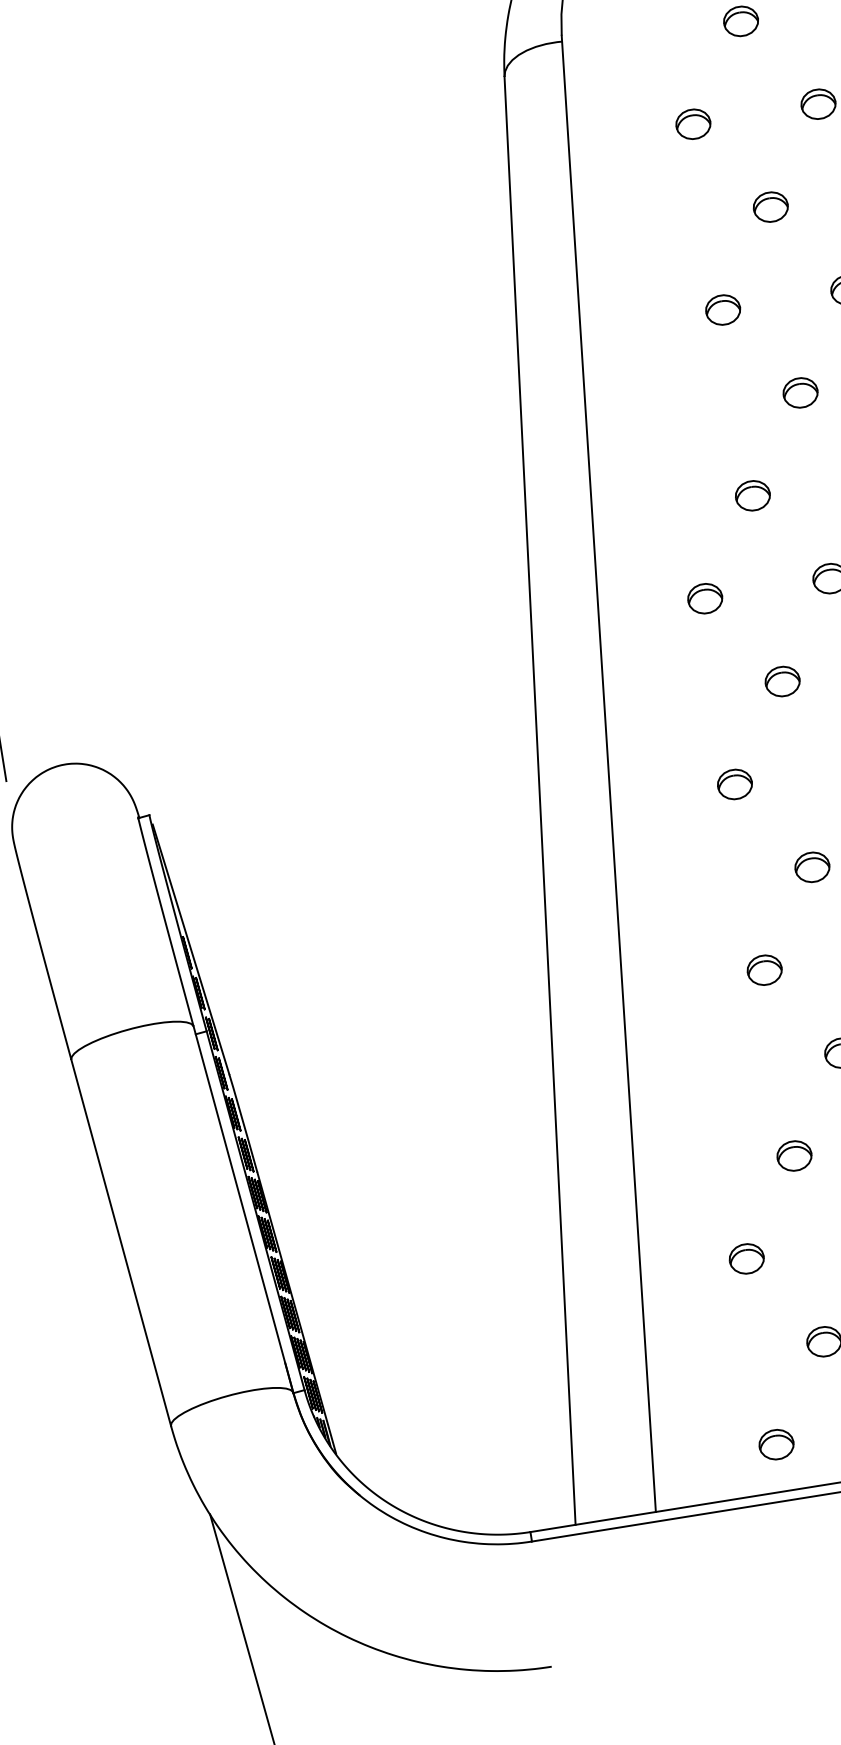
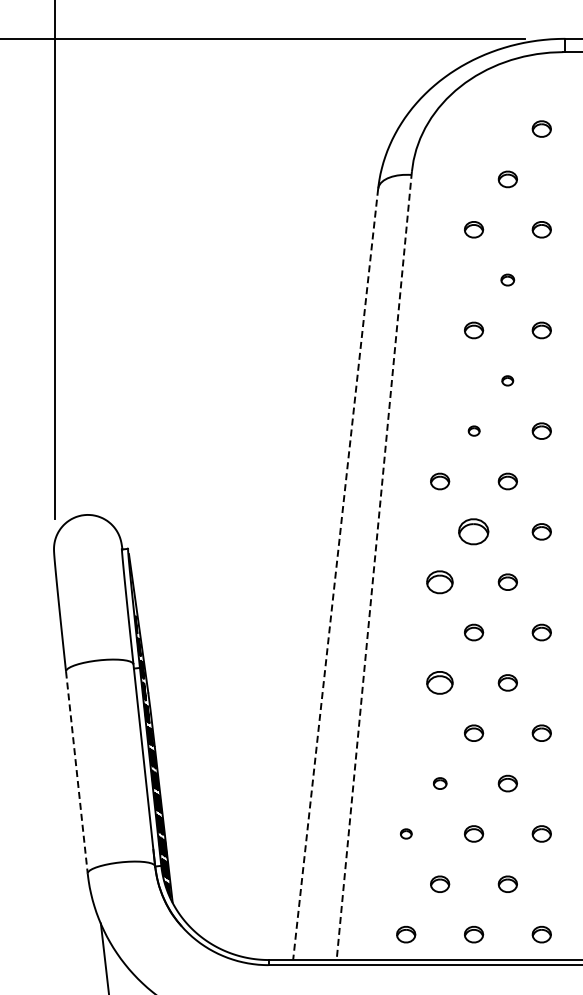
part: (769, 206) -> (507, 279), size x0.7
part: (799, 392) -> (507, 380), size x0.6
part: (753, 494) -> (474, 430), size x0.6
part: (783, 680) -> (474, 531), size x1.6
line: (609, 773) -> (374, 565), solid -> dashed
part: (735, 783) -> (440, 581), size x1.4
line: (539, 801) -> (335, 574), solid -> dashed
part: (765, 969) -> (440, 682), size x1.4
part: (795, 1155) -> (440, 783), size x0.7
line: (120, 1242) -> (76, 772), solid -> dashed
part: (747, 1257) -> (406, 833), size x0.6

